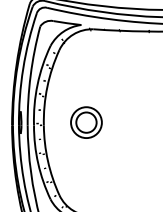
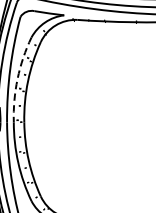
arc: (37, 84) -> (17, 78), solid -> dashed
part: (86, 122) -> (69, 119), removed

